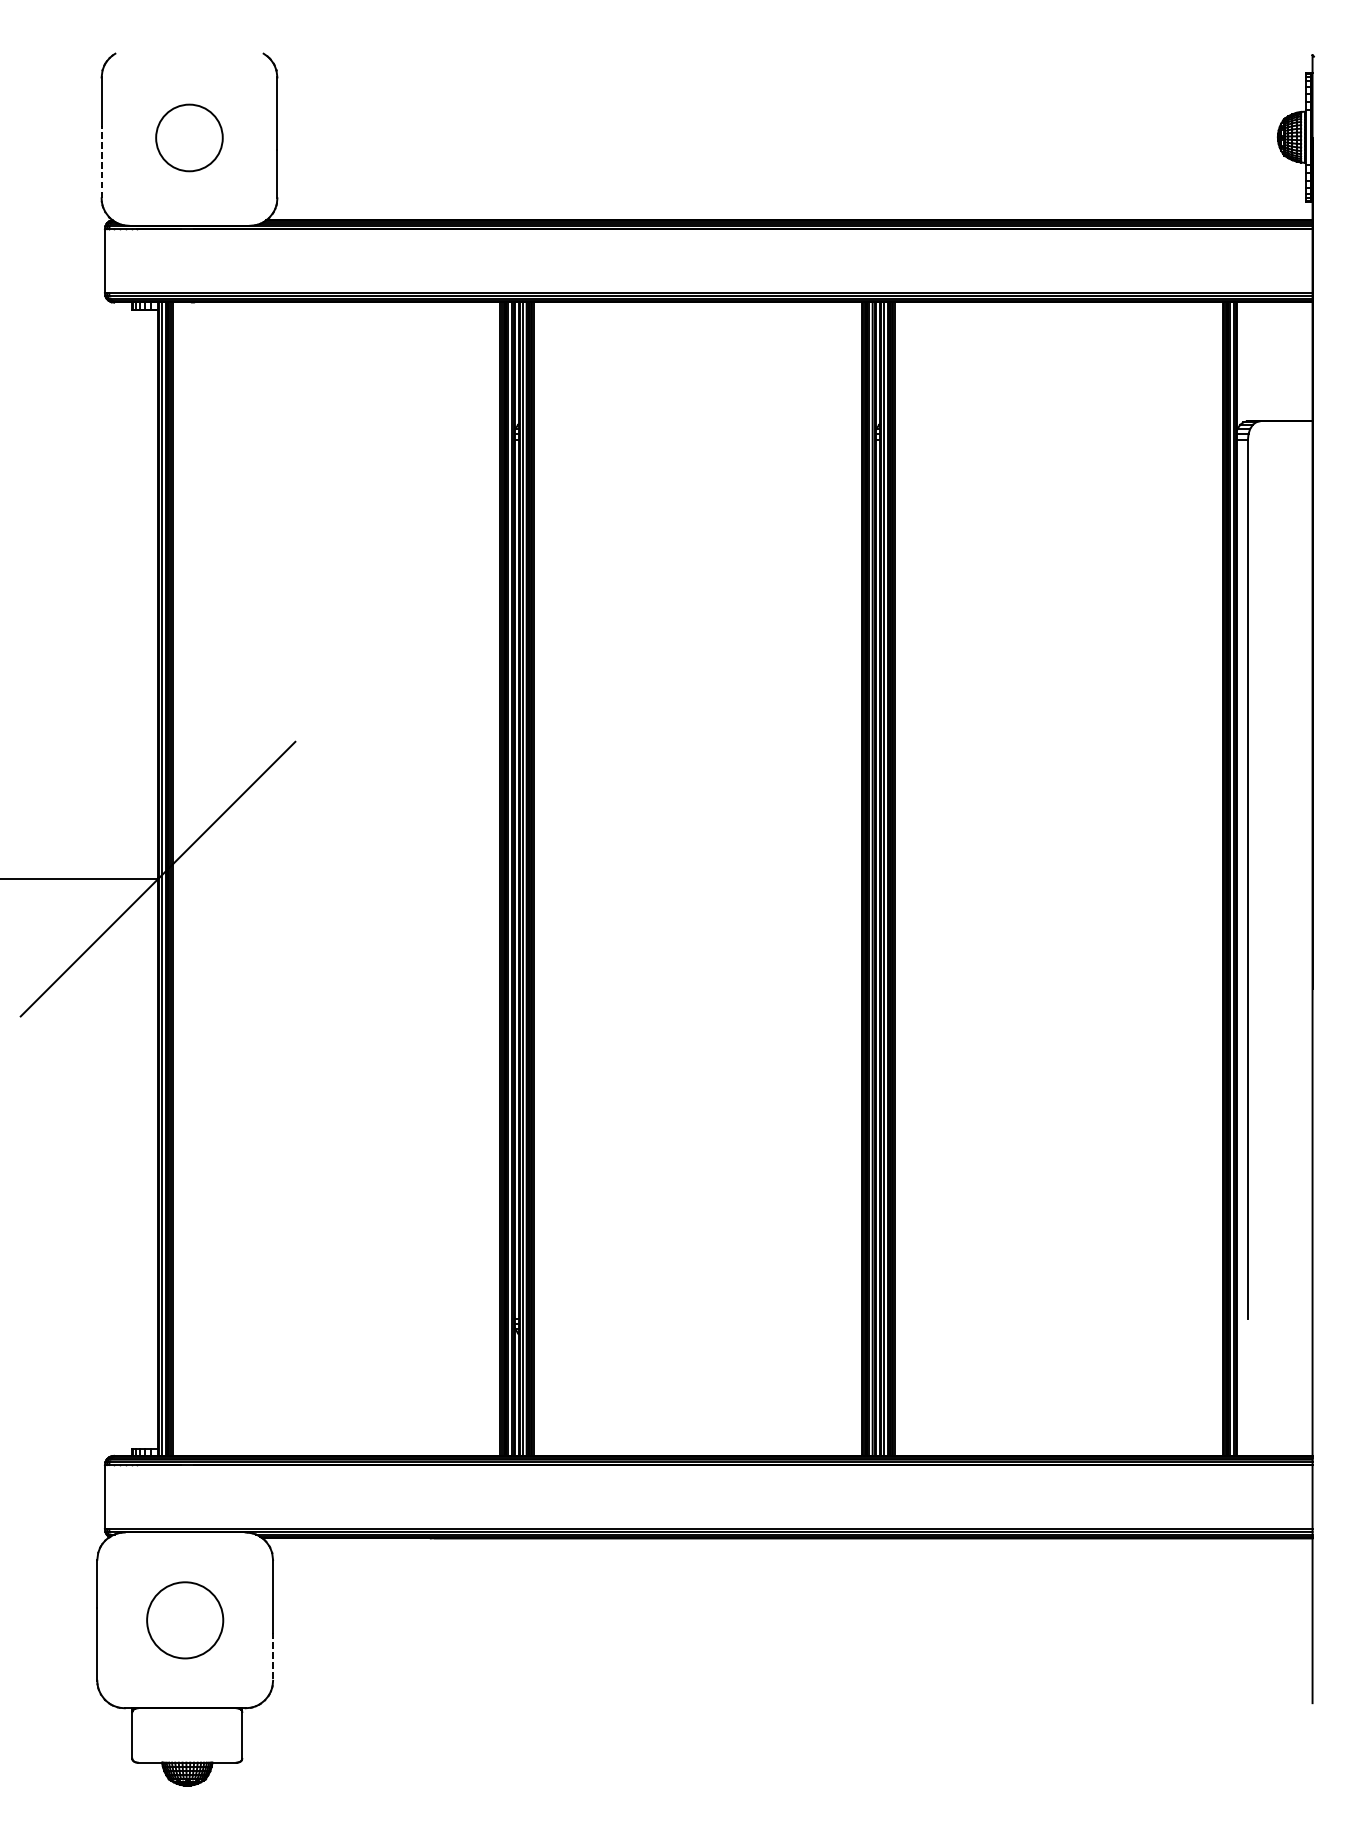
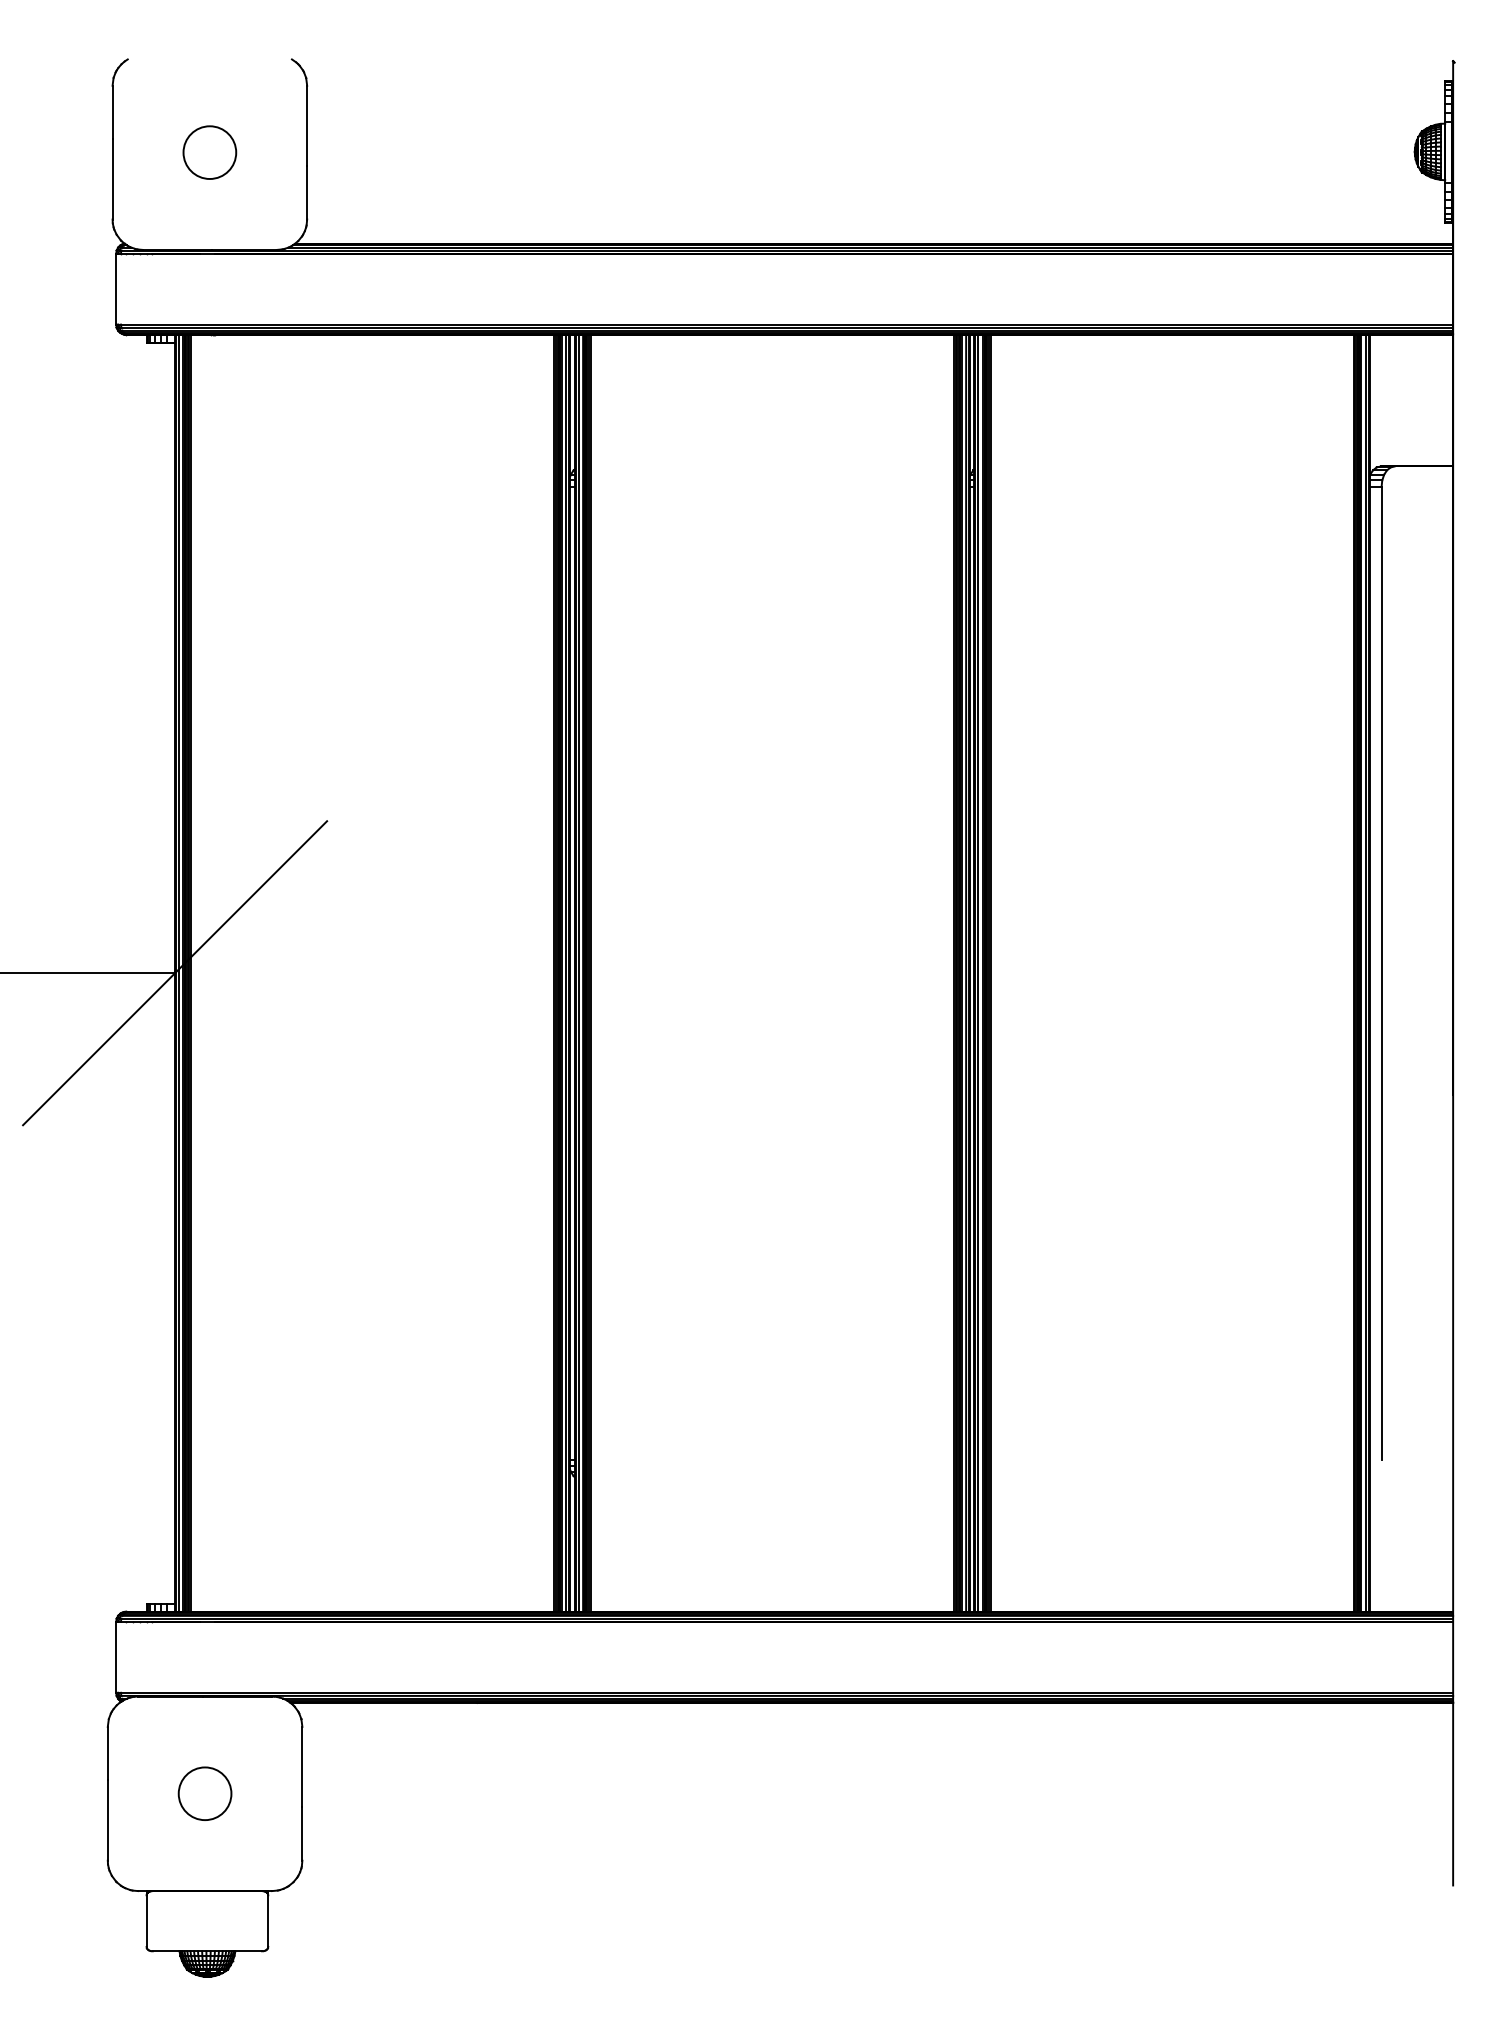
circle: (189, 137) -> (209, 152), size x0.71
line: (101, 161) -> (112, 178), dashed -> solid
circle: (184, 1620) -> (204, 1793), size x0.62
line: (273, 1656) -> (302, 1833), dashed -> solid

